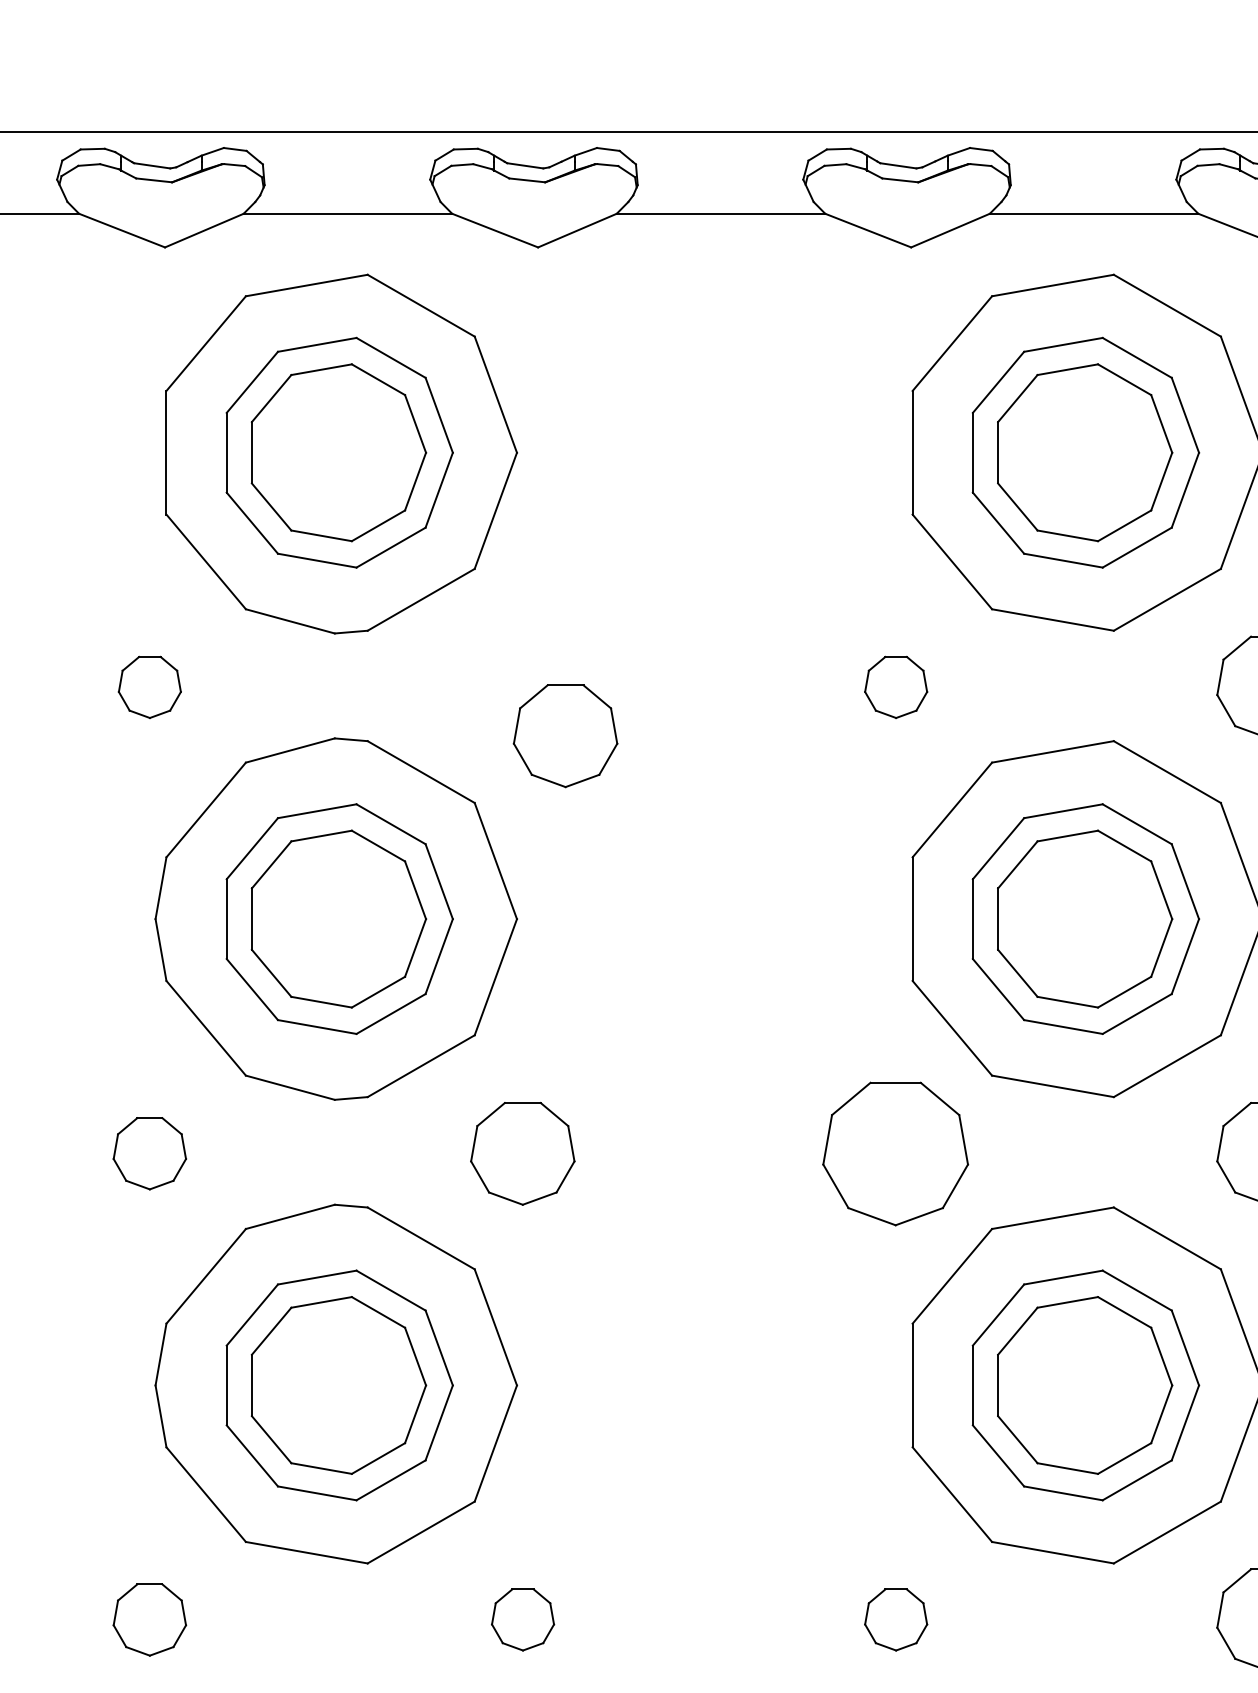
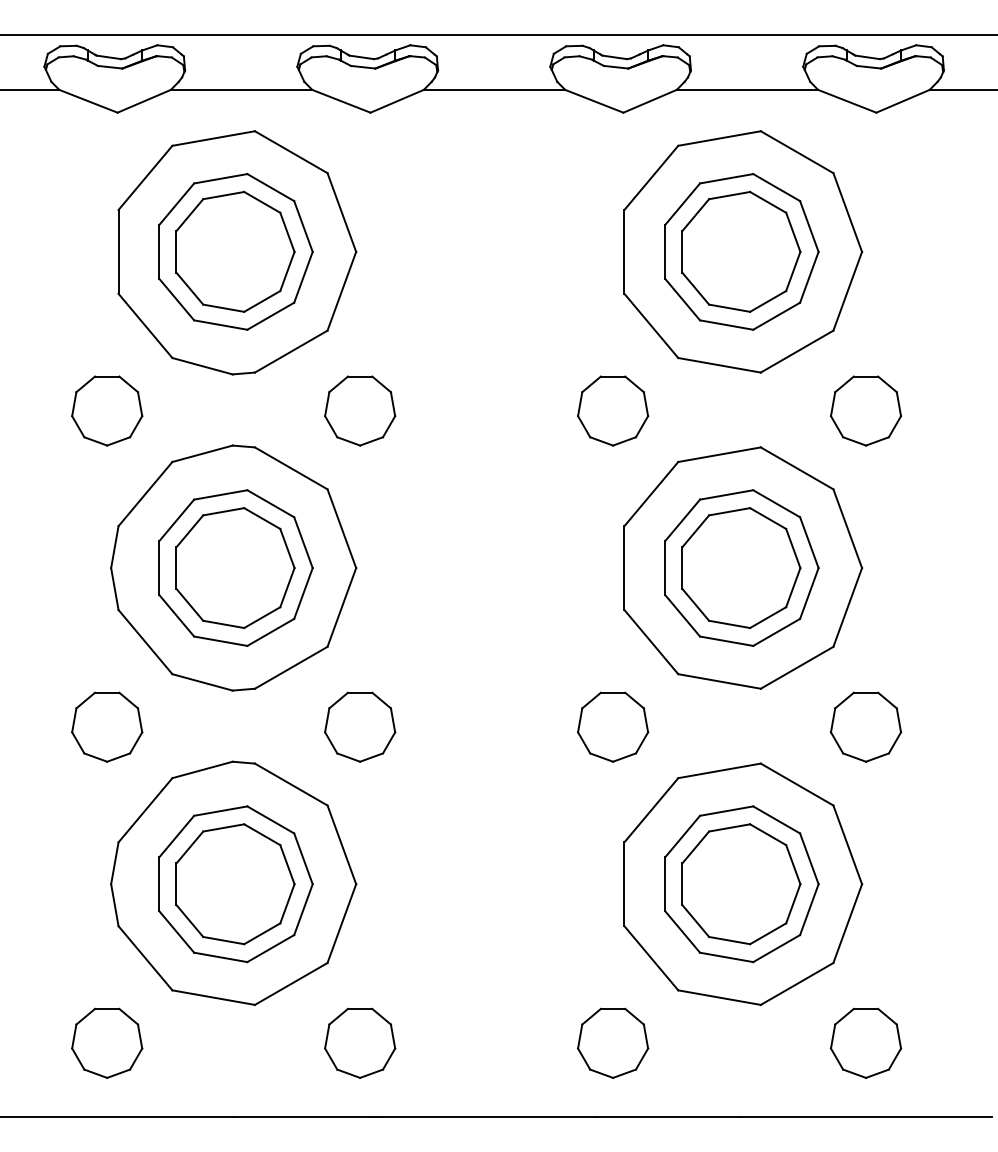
part: (150, 686) -> (107, 410), size x1.67
part: (896, 686) -> (613, 410), size x1.67
part: (566, 735) -> (360, 410), moved
part: (150, 1152) -> (107, 726), size x1.43
part: (896, 1152) -> (613, 726), size x0.71
part: (150, 1618) -> (107, 1042), size x1.43
part: (523, 1618) -> (360, 1042), size x1.67
part: (896, 1618) -> (613, 1042), size x1.67

